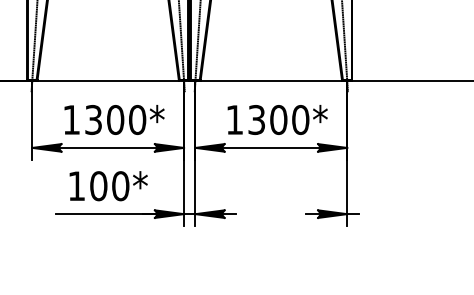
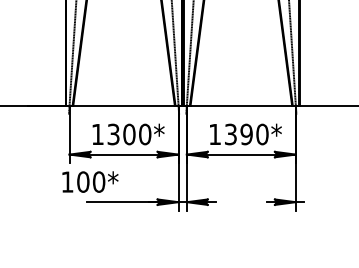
text: (278, 119) -> (246, 134), 1300* -> 1390*
text: (108, 185) -> (90, 181), moved

